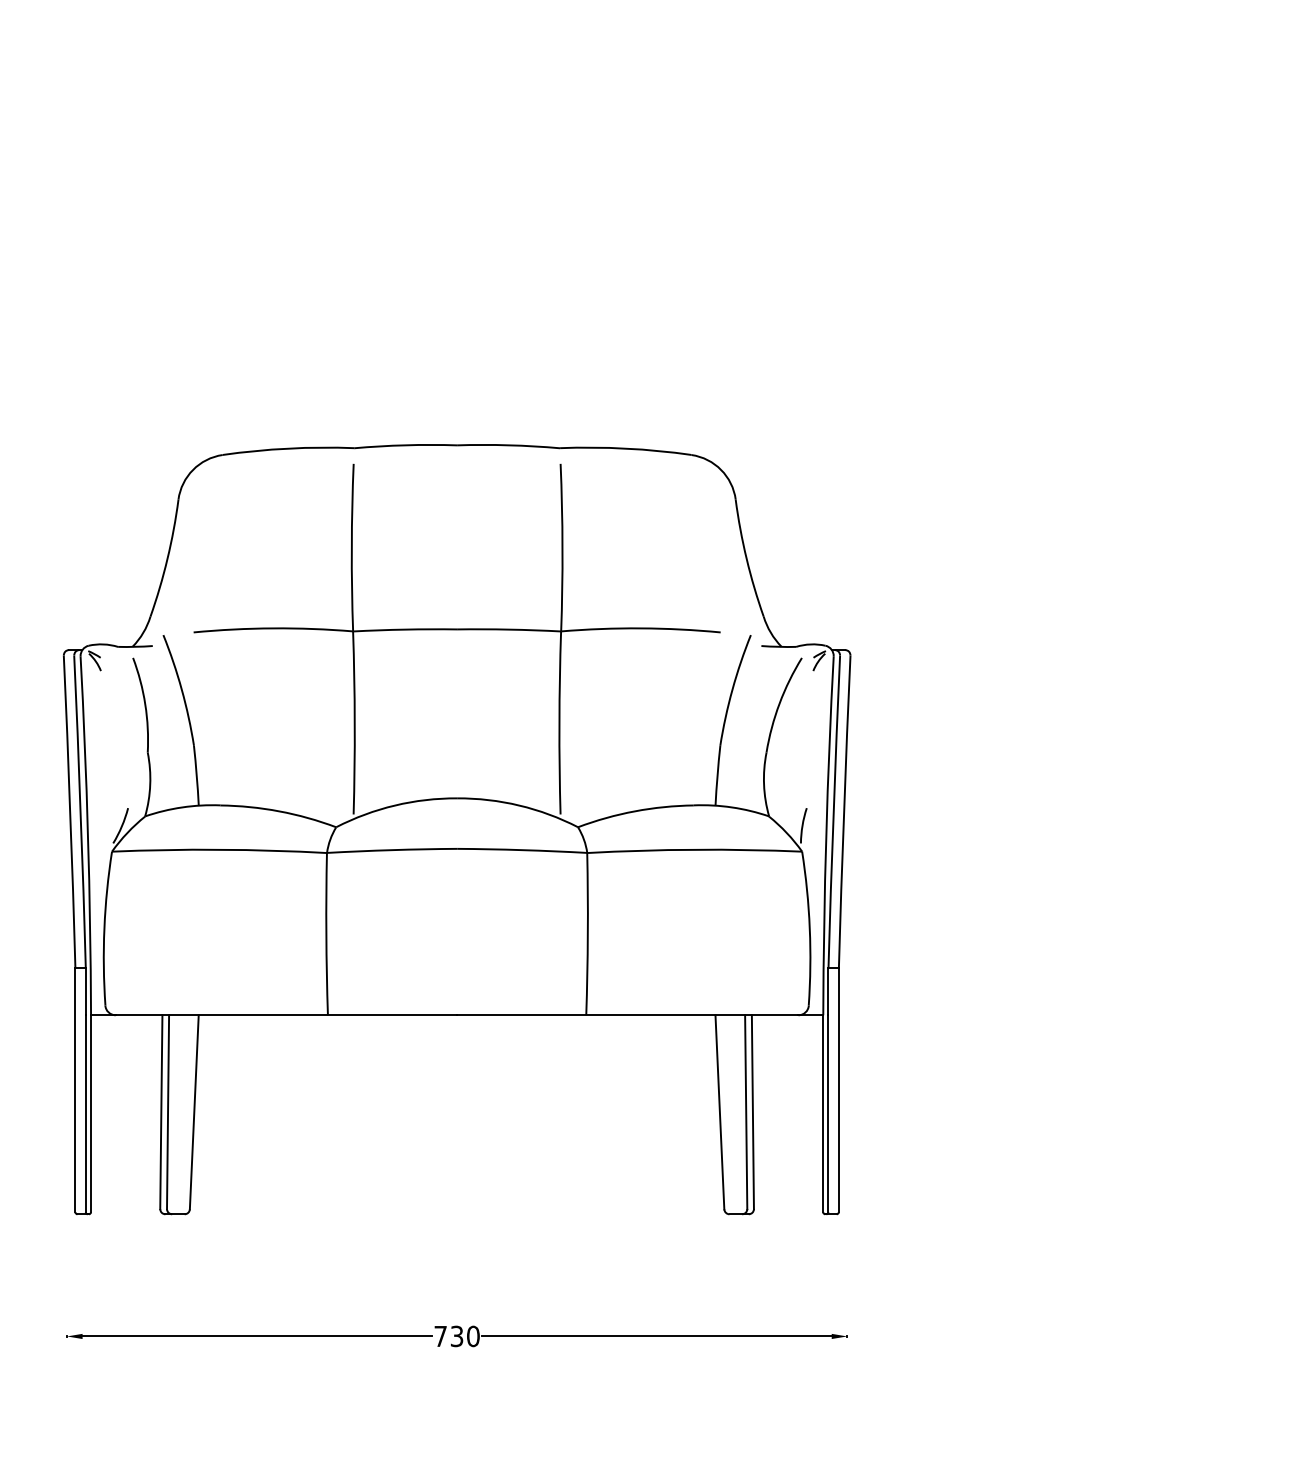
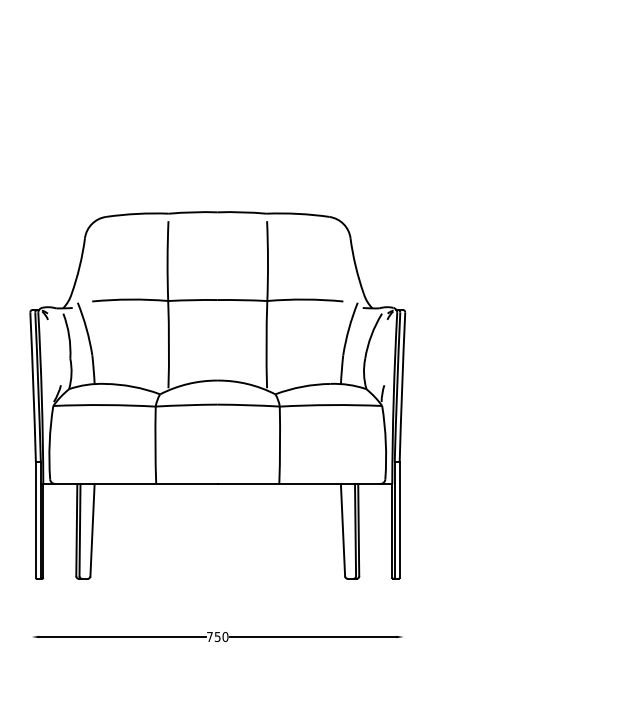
text: (456, 1333) -> (217, 635), 730 -> 750

